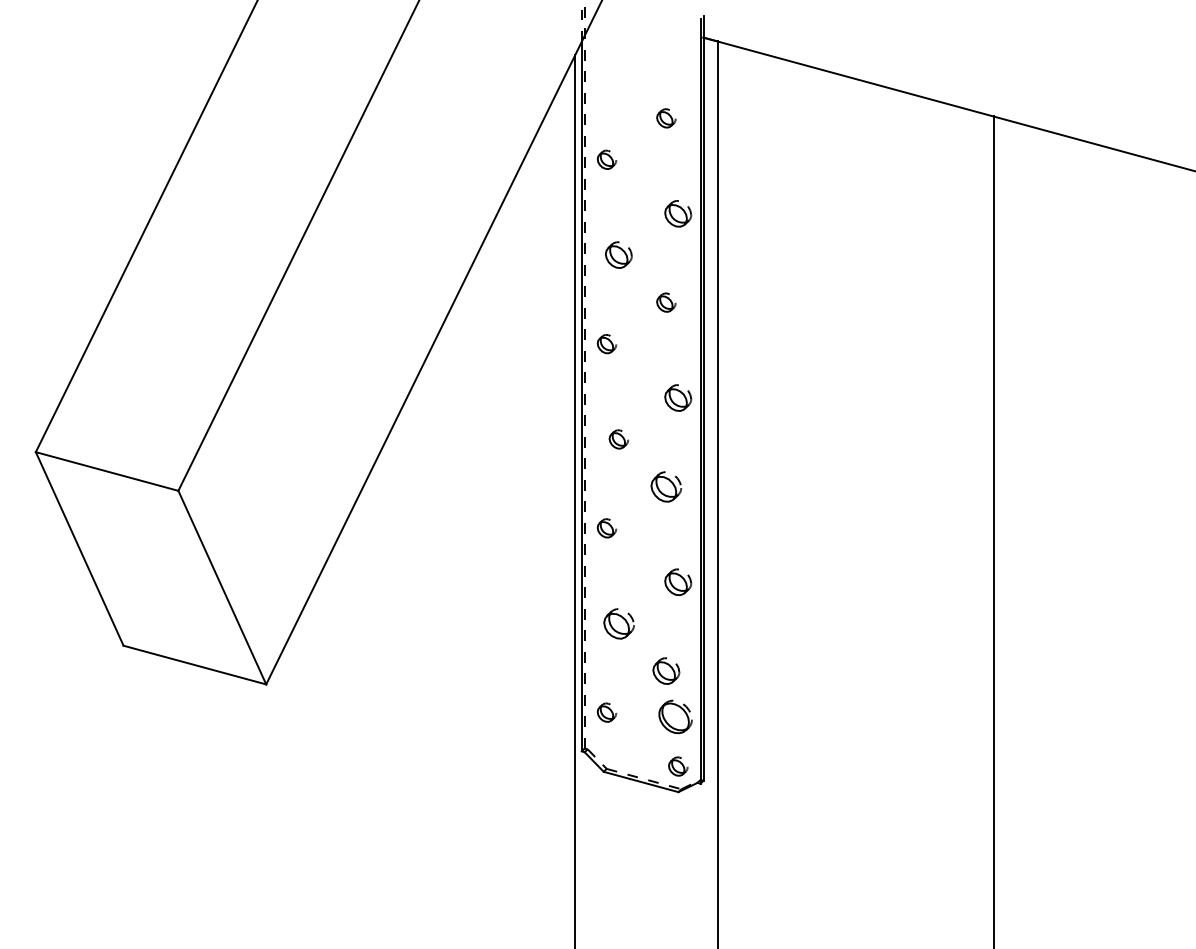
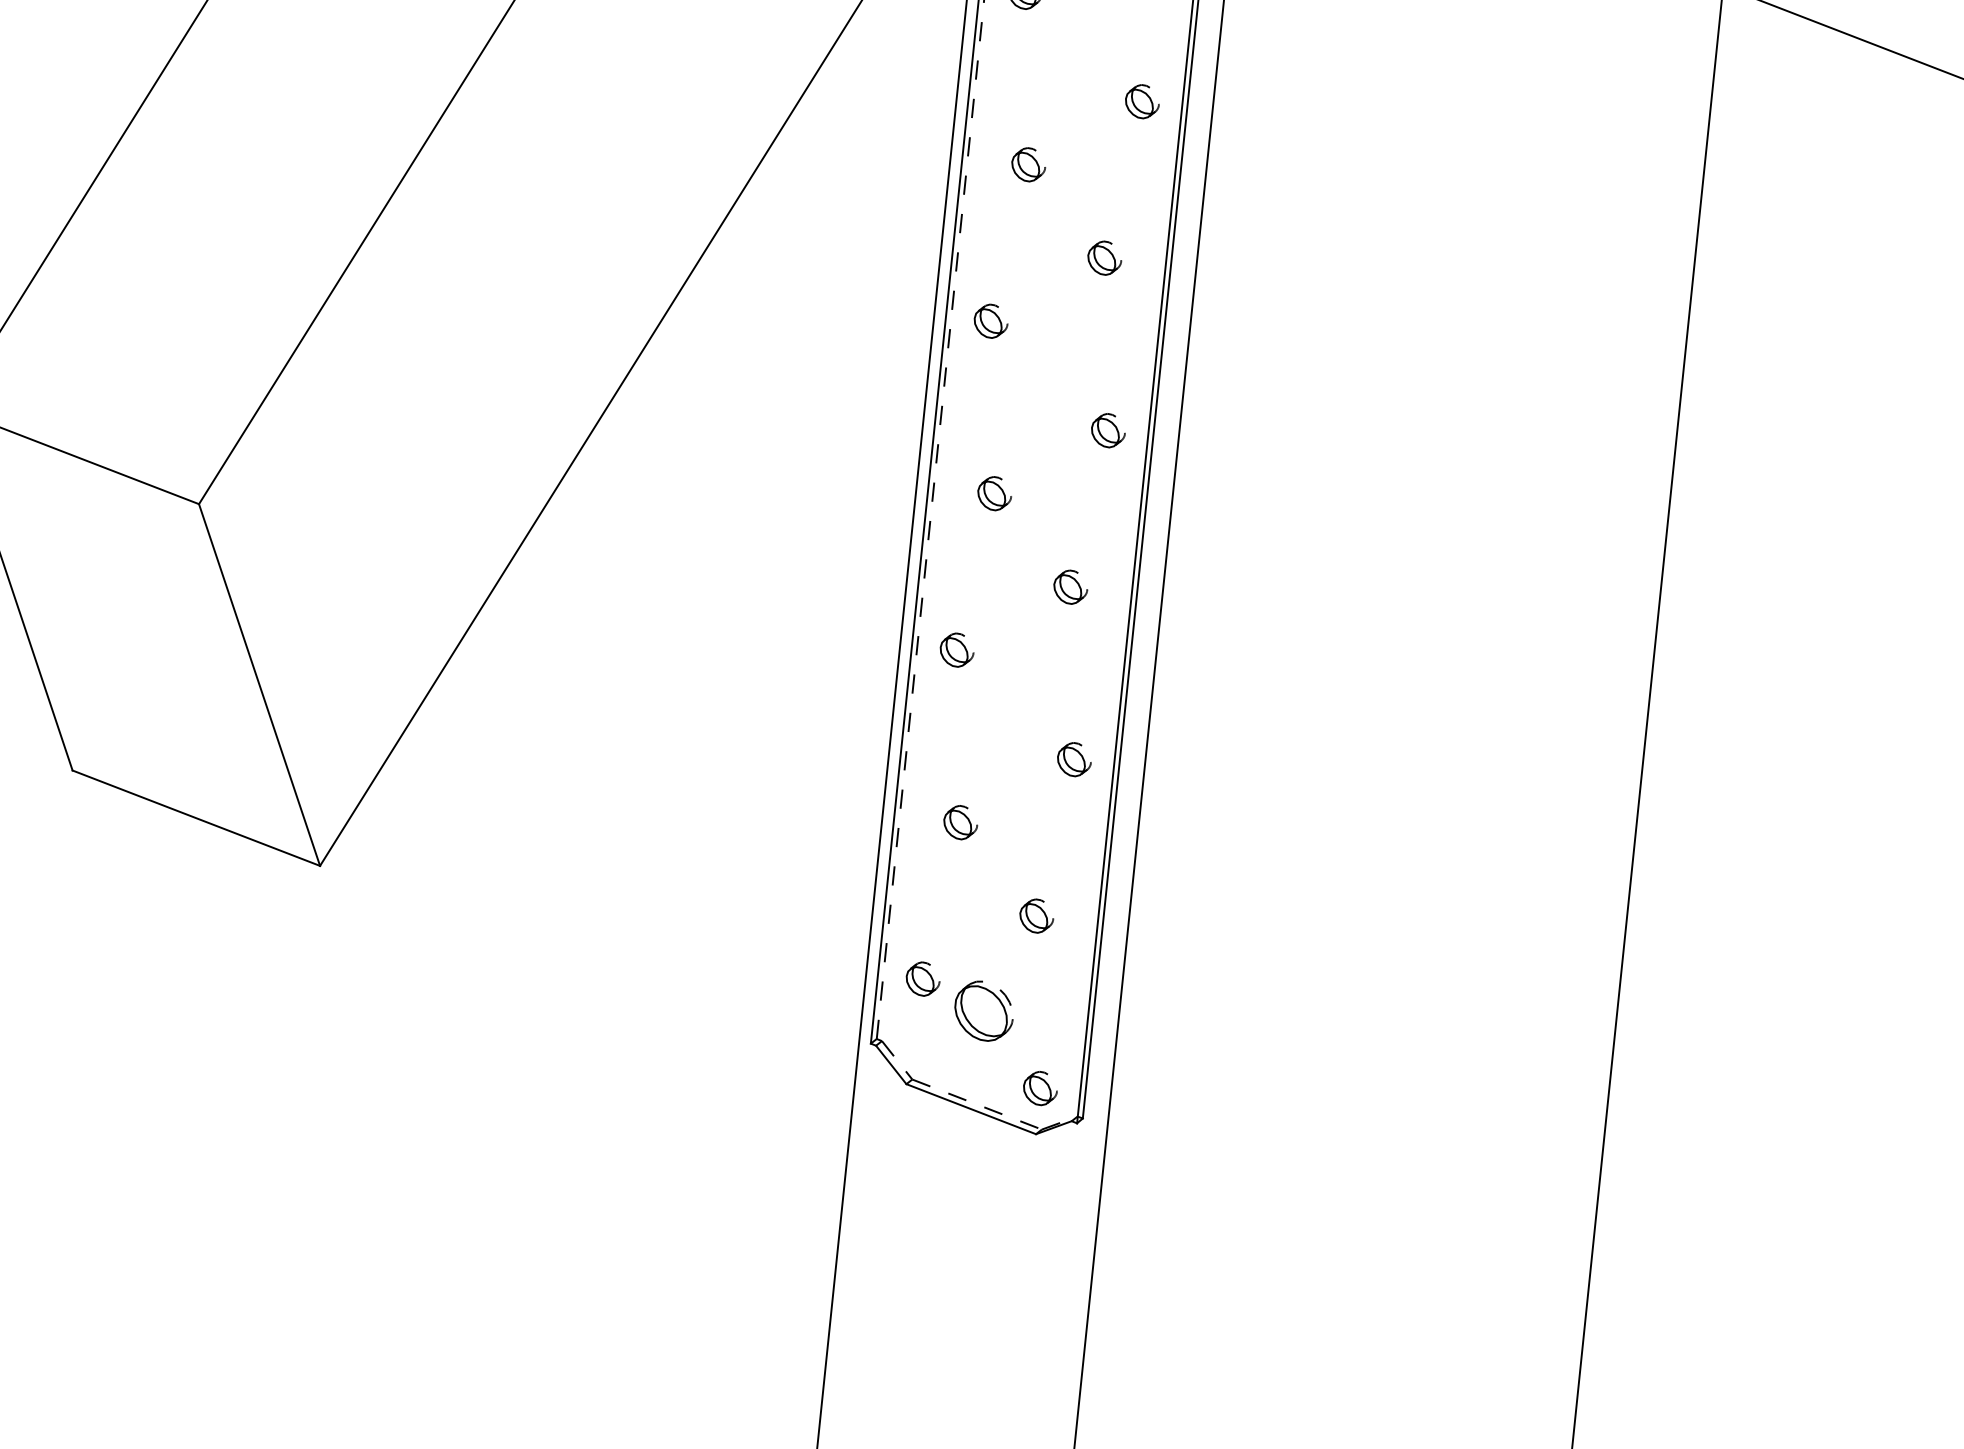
part: (678, 213) -> (1142, 101), size x0.71
part: (618, 255) -> (1027, 165), size x0.71
part: (678, 397) -> (1108, 429), size x0.71
part: (666, 486) -> (1071, 586), size x0.62
part: (678, 582) -> (1074, 759), size x0.71
part: (618, 623) -> (960, 822), size x0.62
part: (666, 671) -> (1036, 916), size x0.71
part: (675, 716) -> (983, 1010), moved

